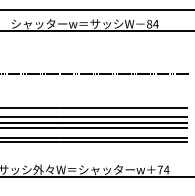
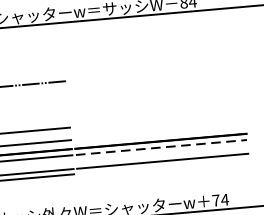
line: (124, 73) -> (155, 73), removed
line: (123, 107) -> (158, 119), removed
line: (123, 116) -> (159, 131), removed
line: (123, 127) -> (160, 146), solid -> dashed
line: (123, 141) -> (162, 166), removed

